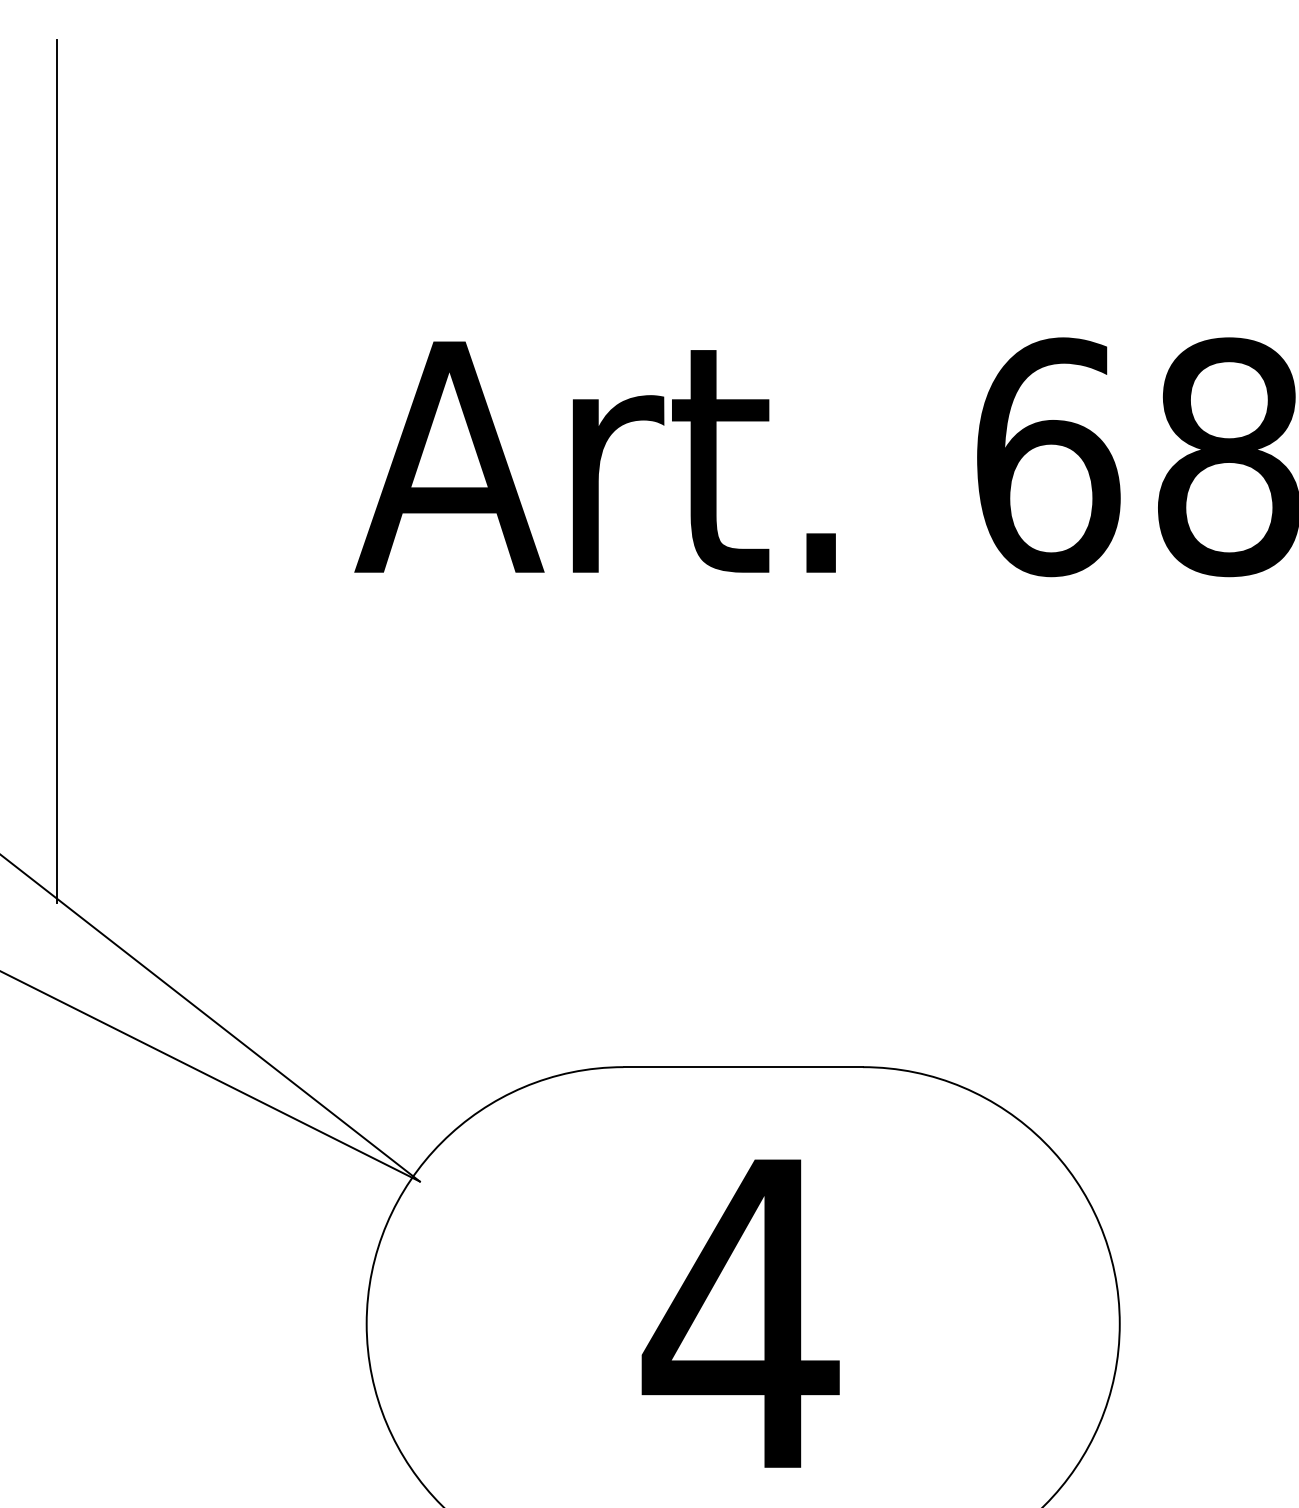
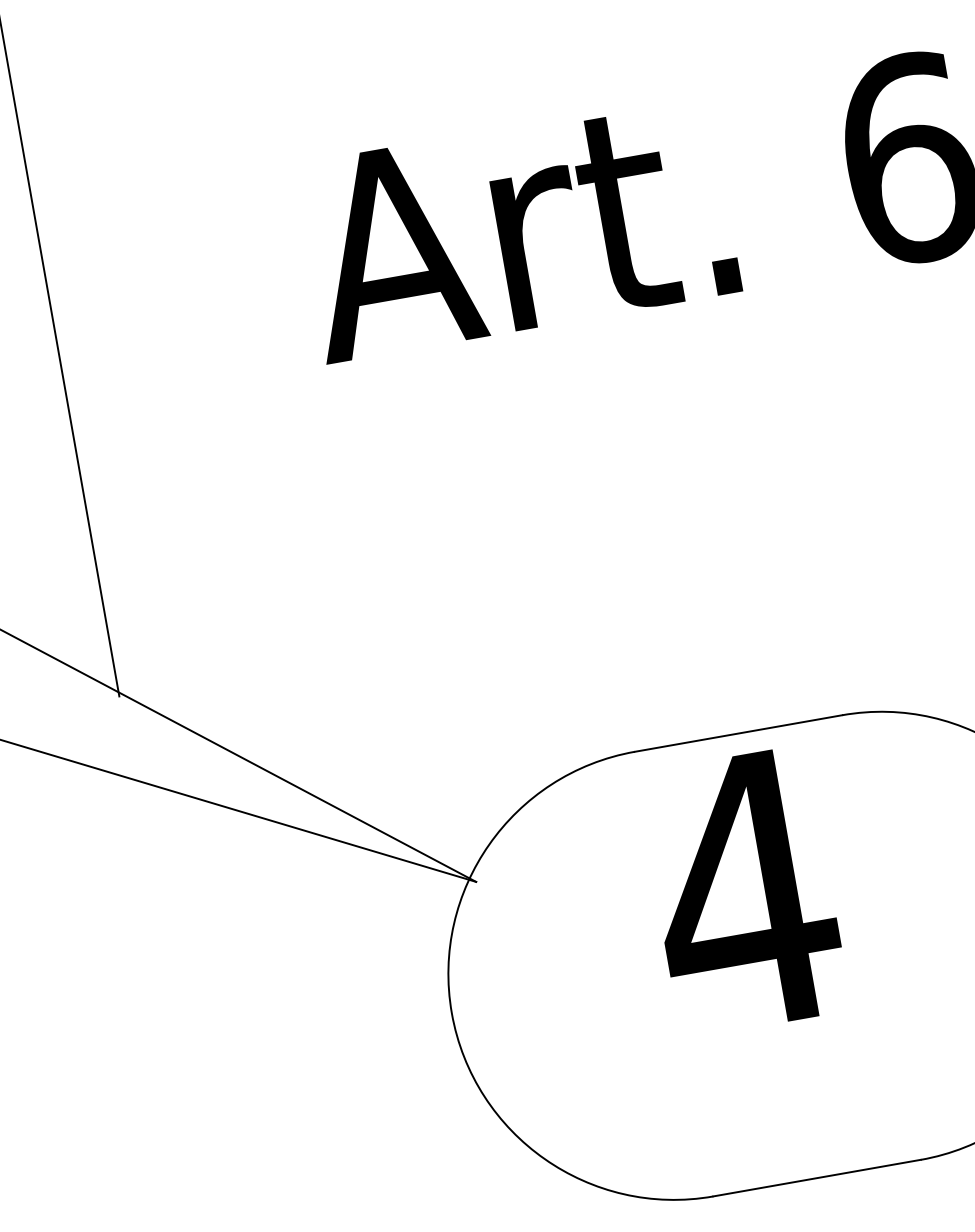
text: (740, 1313) -> (743, 891), moved

